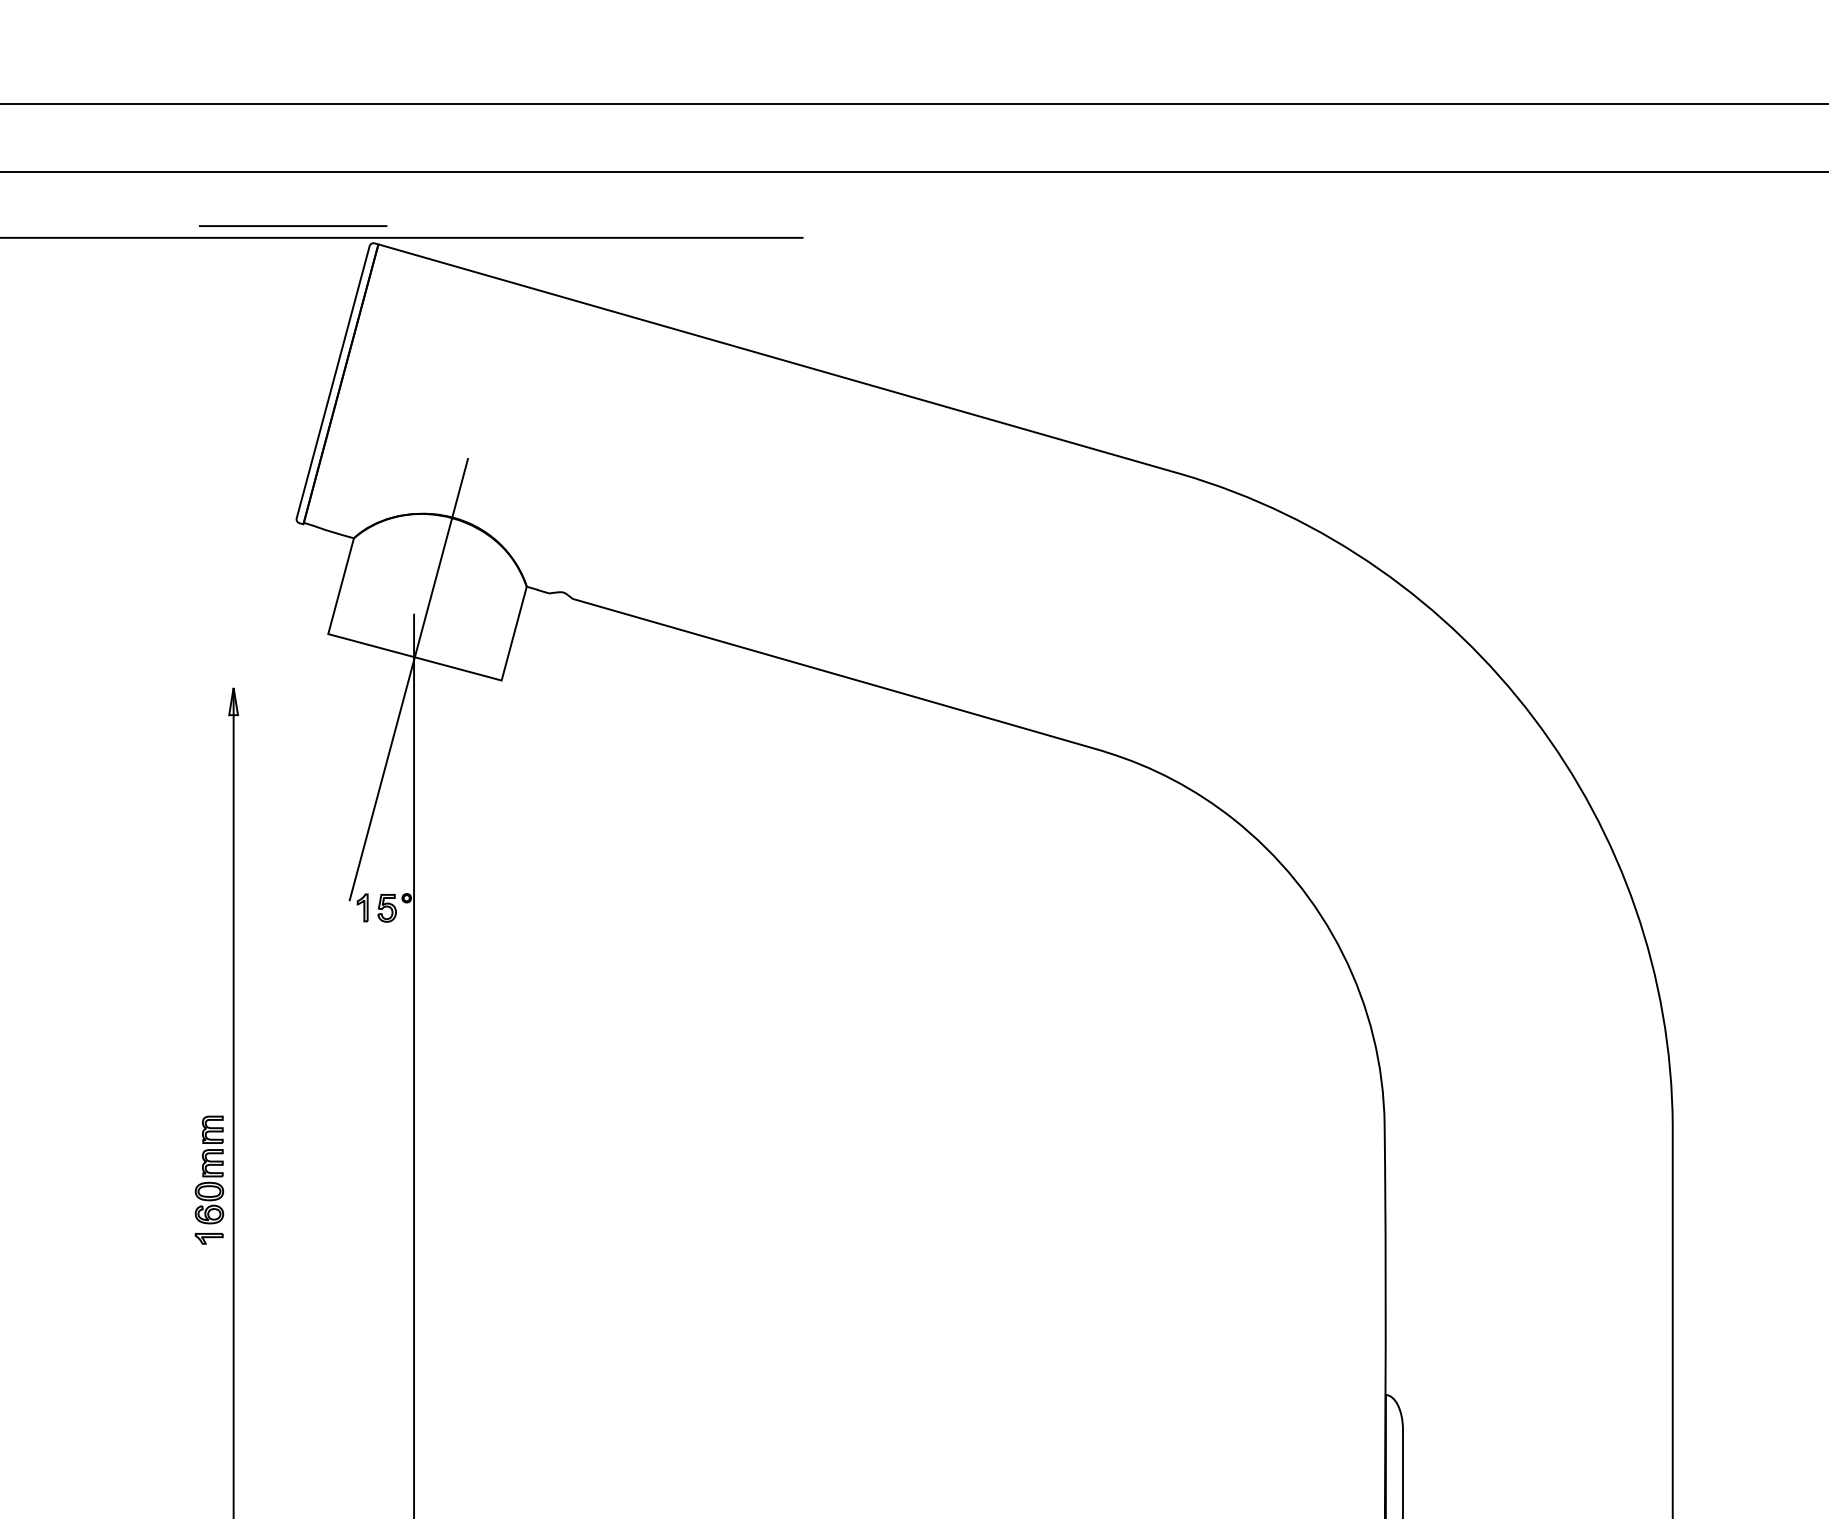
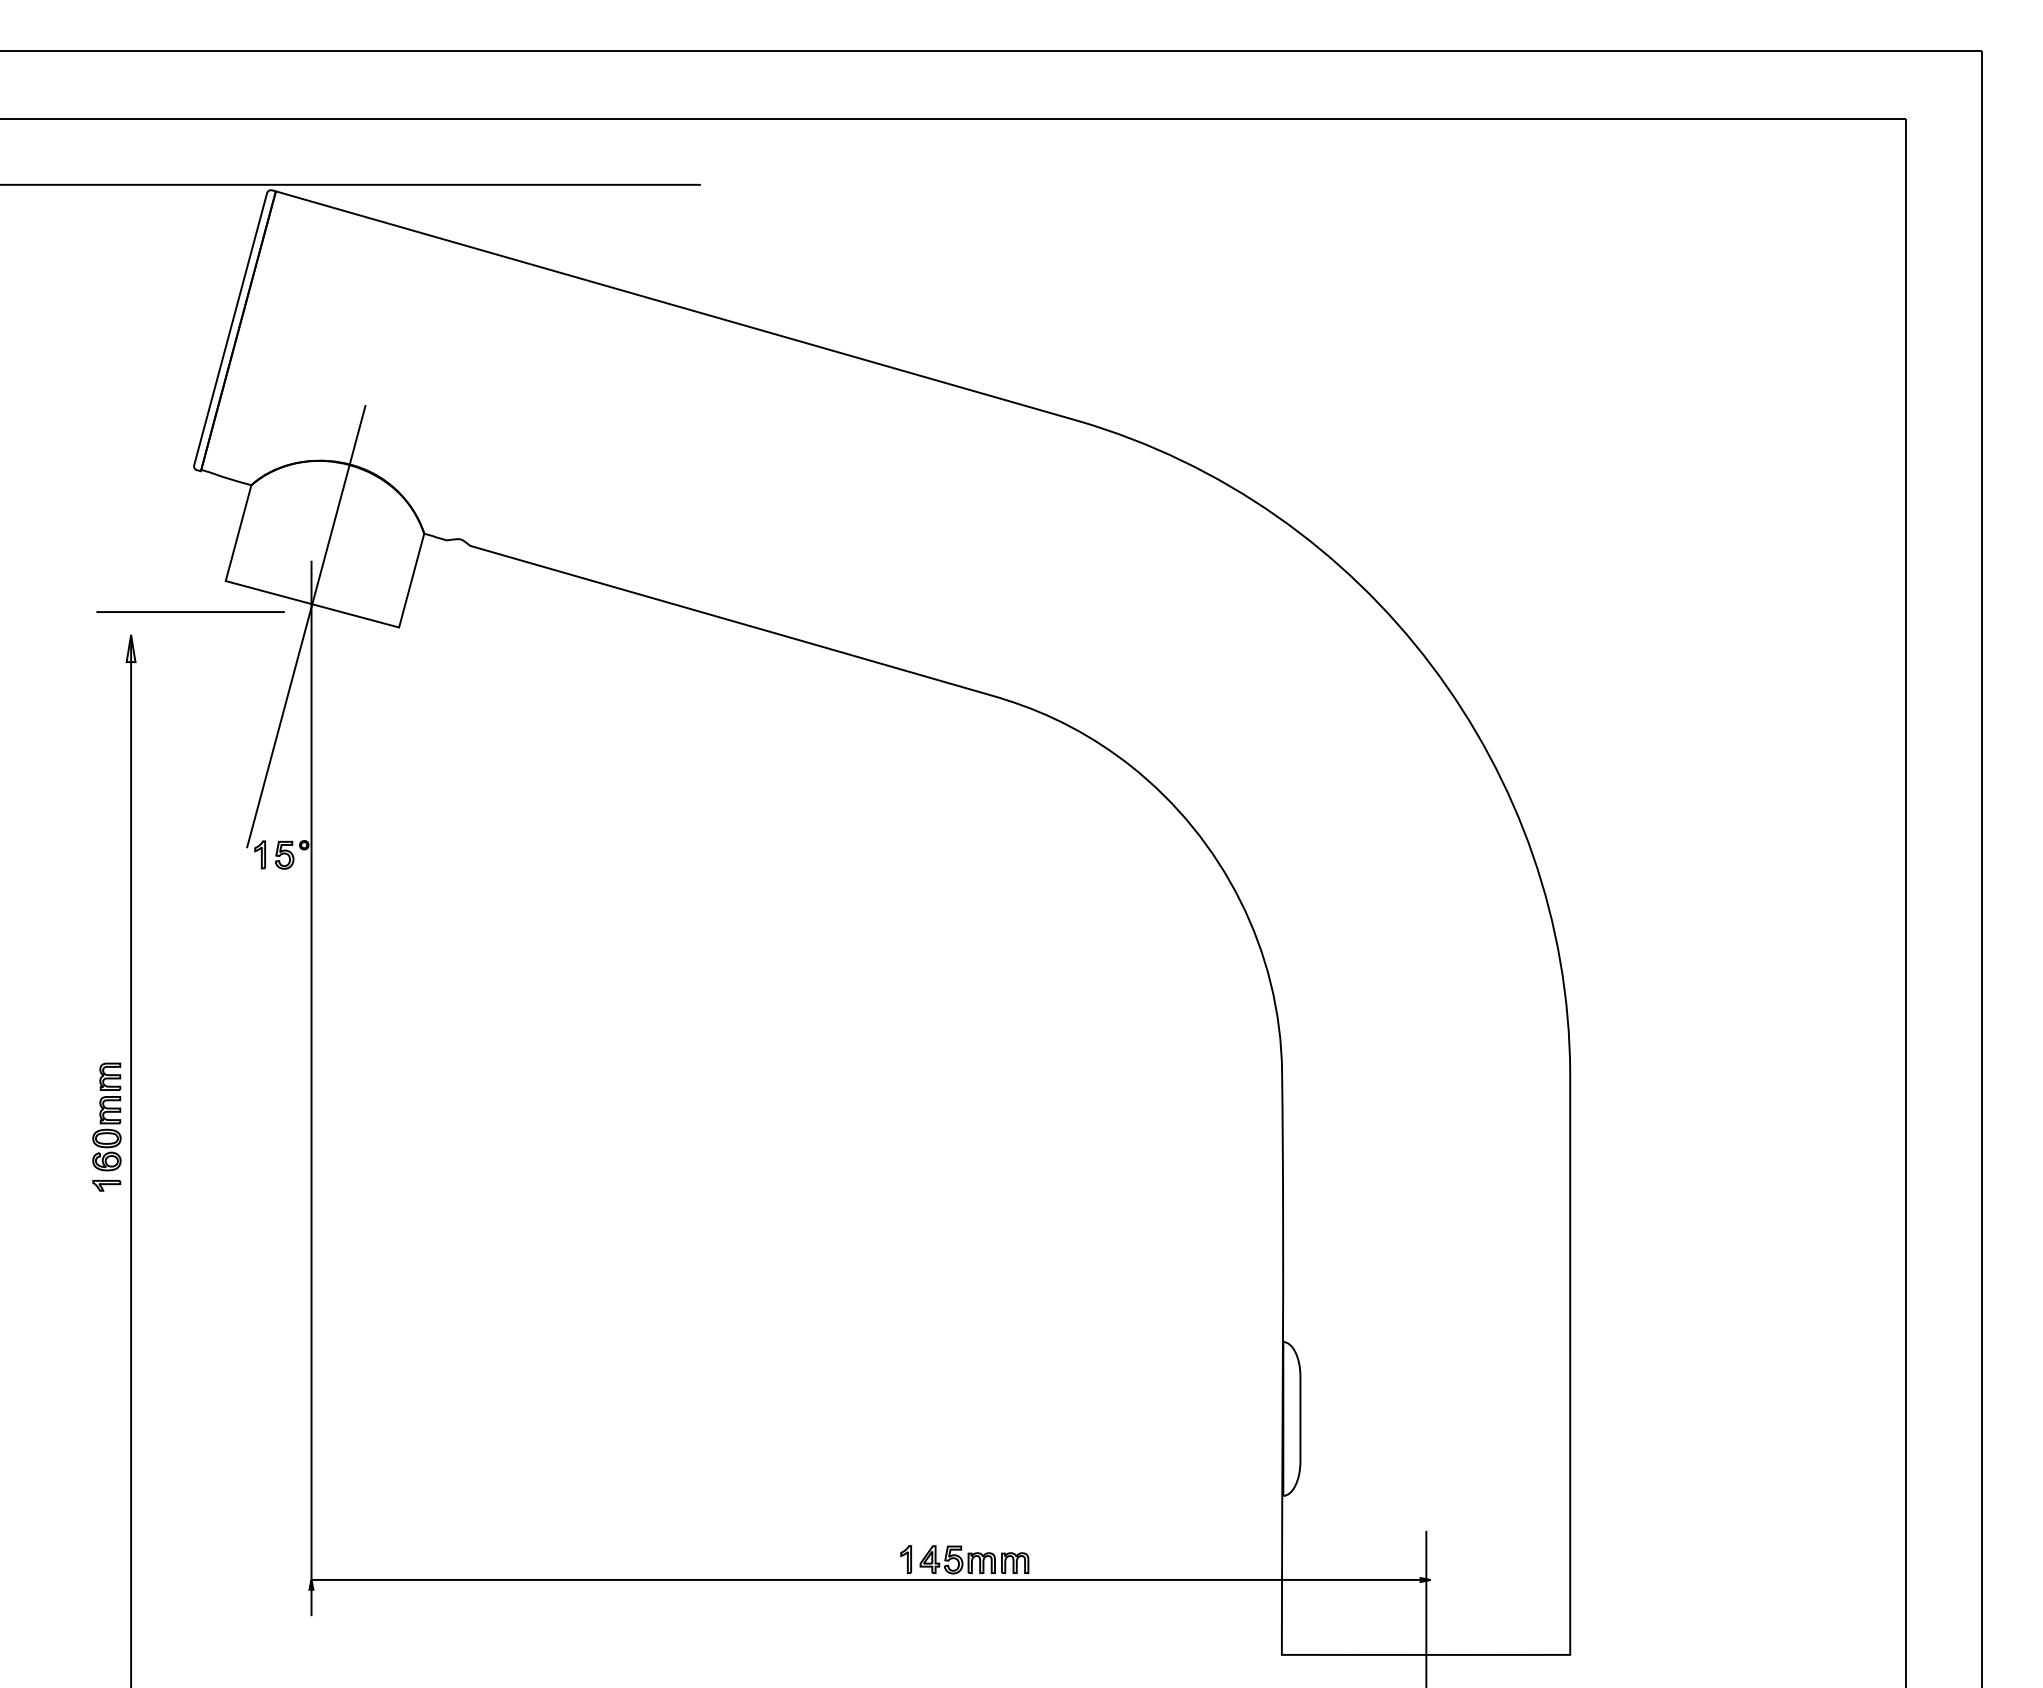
line: (293, 225) -> (190, 611), moved

